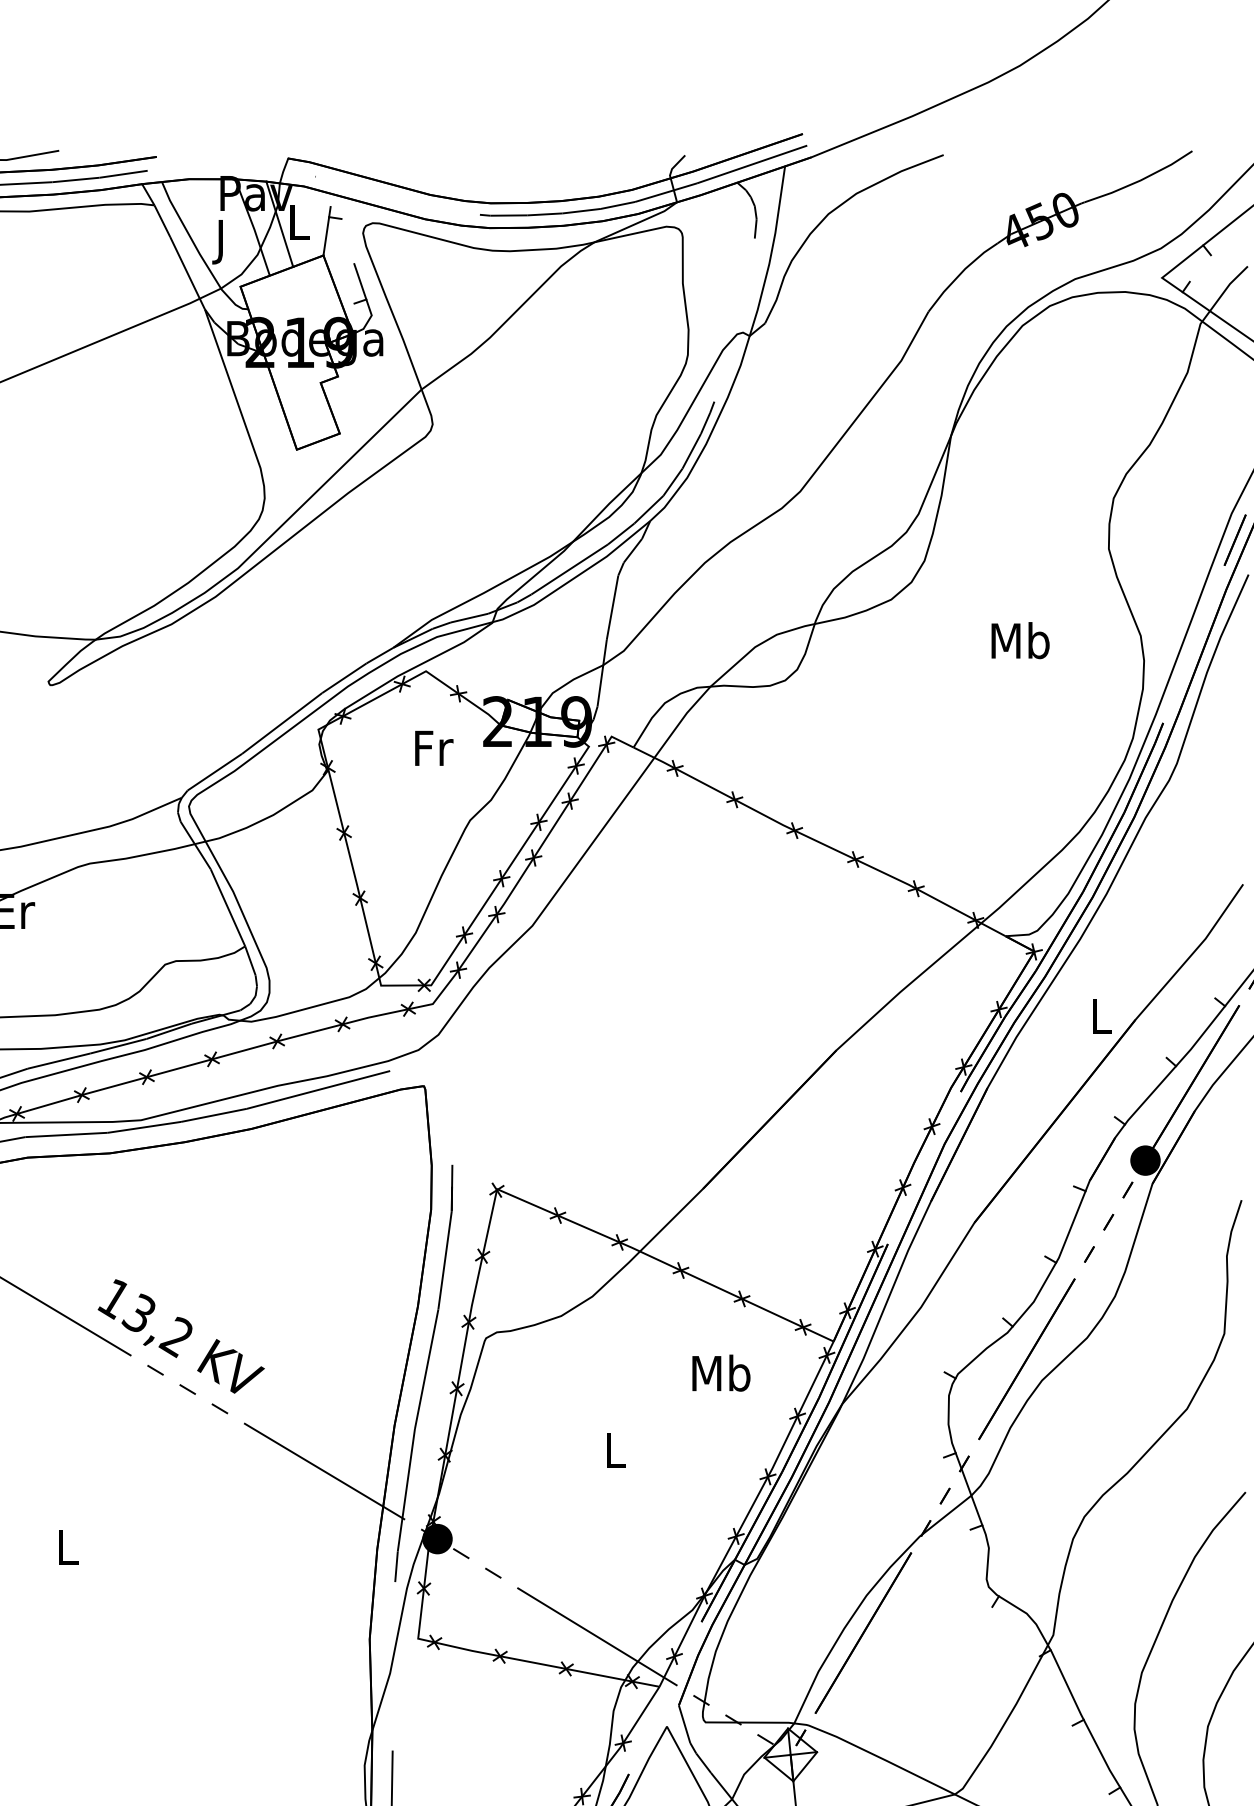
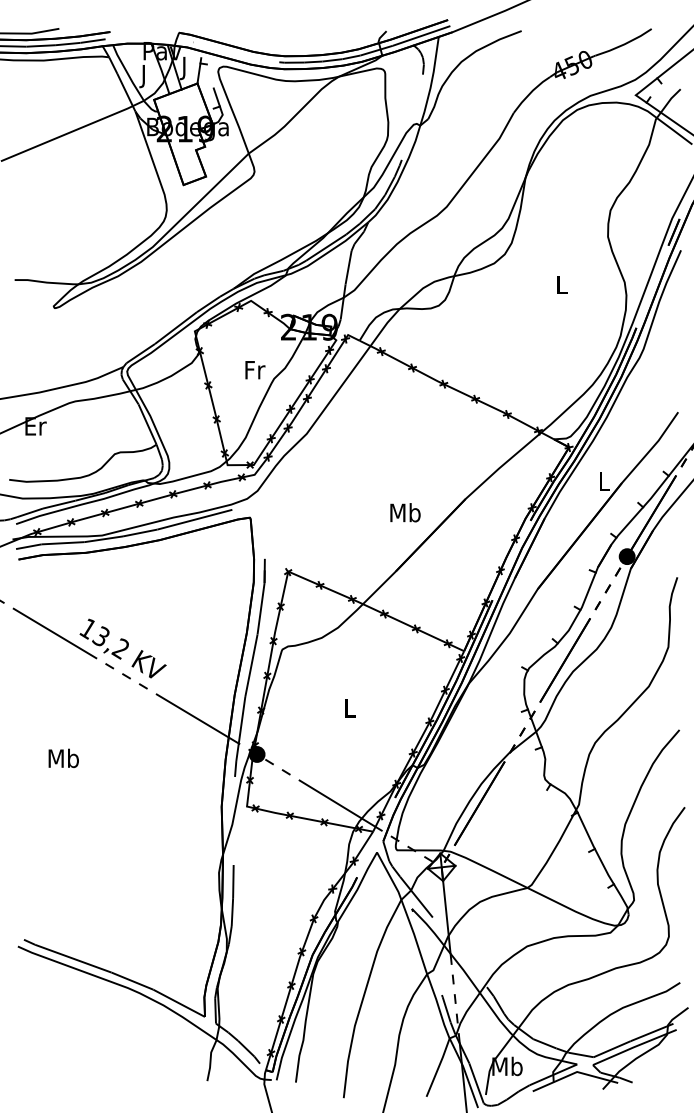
text: (298, 226) -> (184, 68), L -> J
text: (1019, 639) -> (561, 284), Mb -> L
text: (434, 749) -> (255, 370), moved
text: (721, 1372) -> (405, 512), moved
text: (67, 1546) -> (63, 758), L -> Mb

